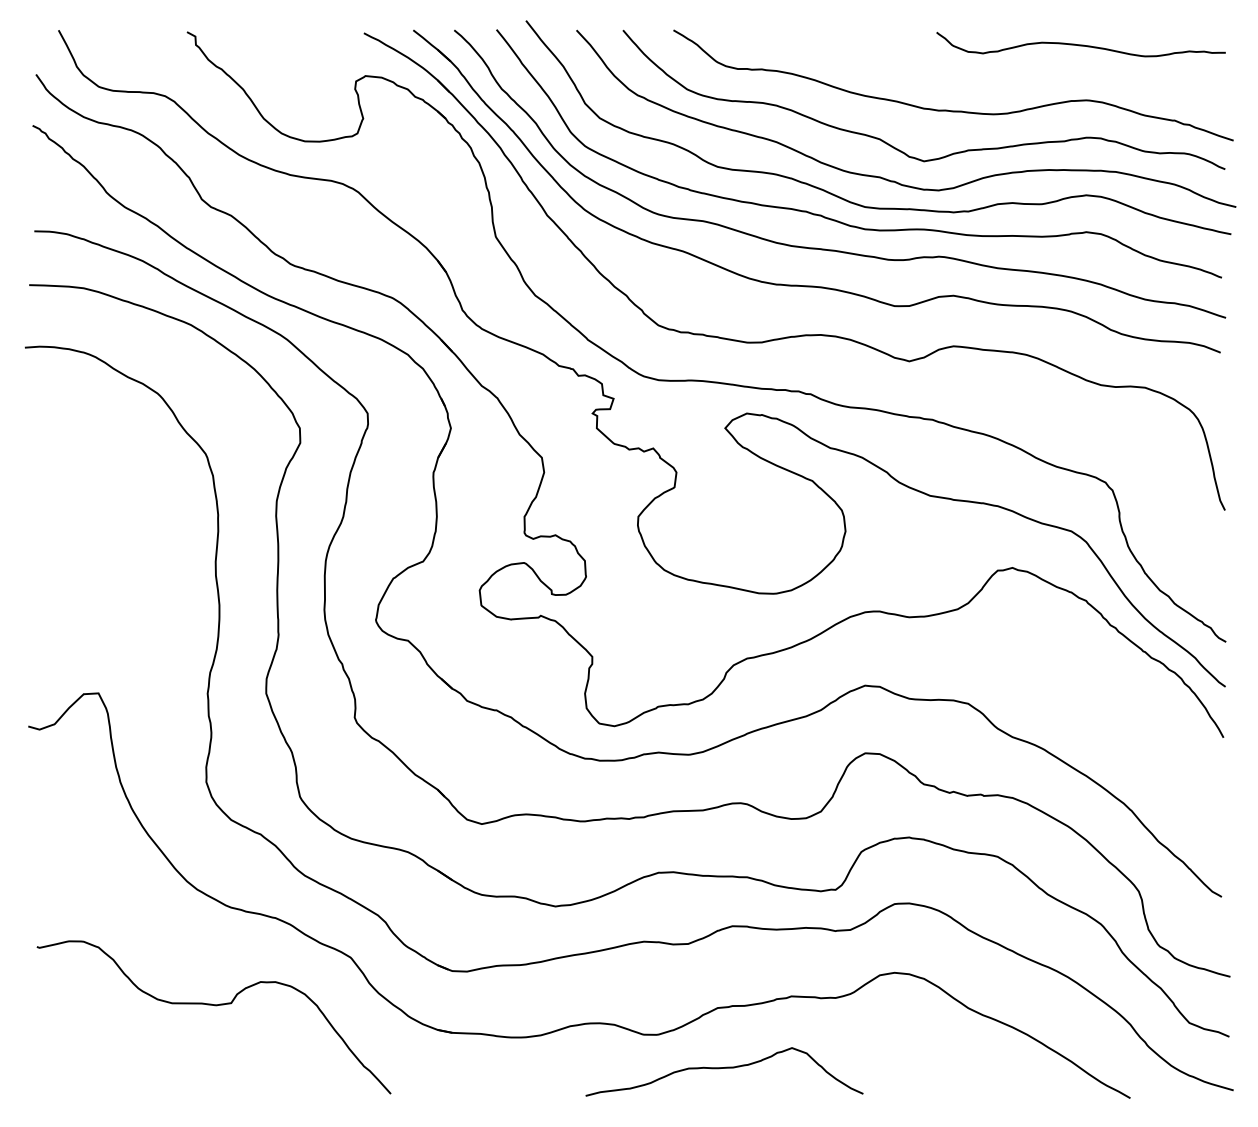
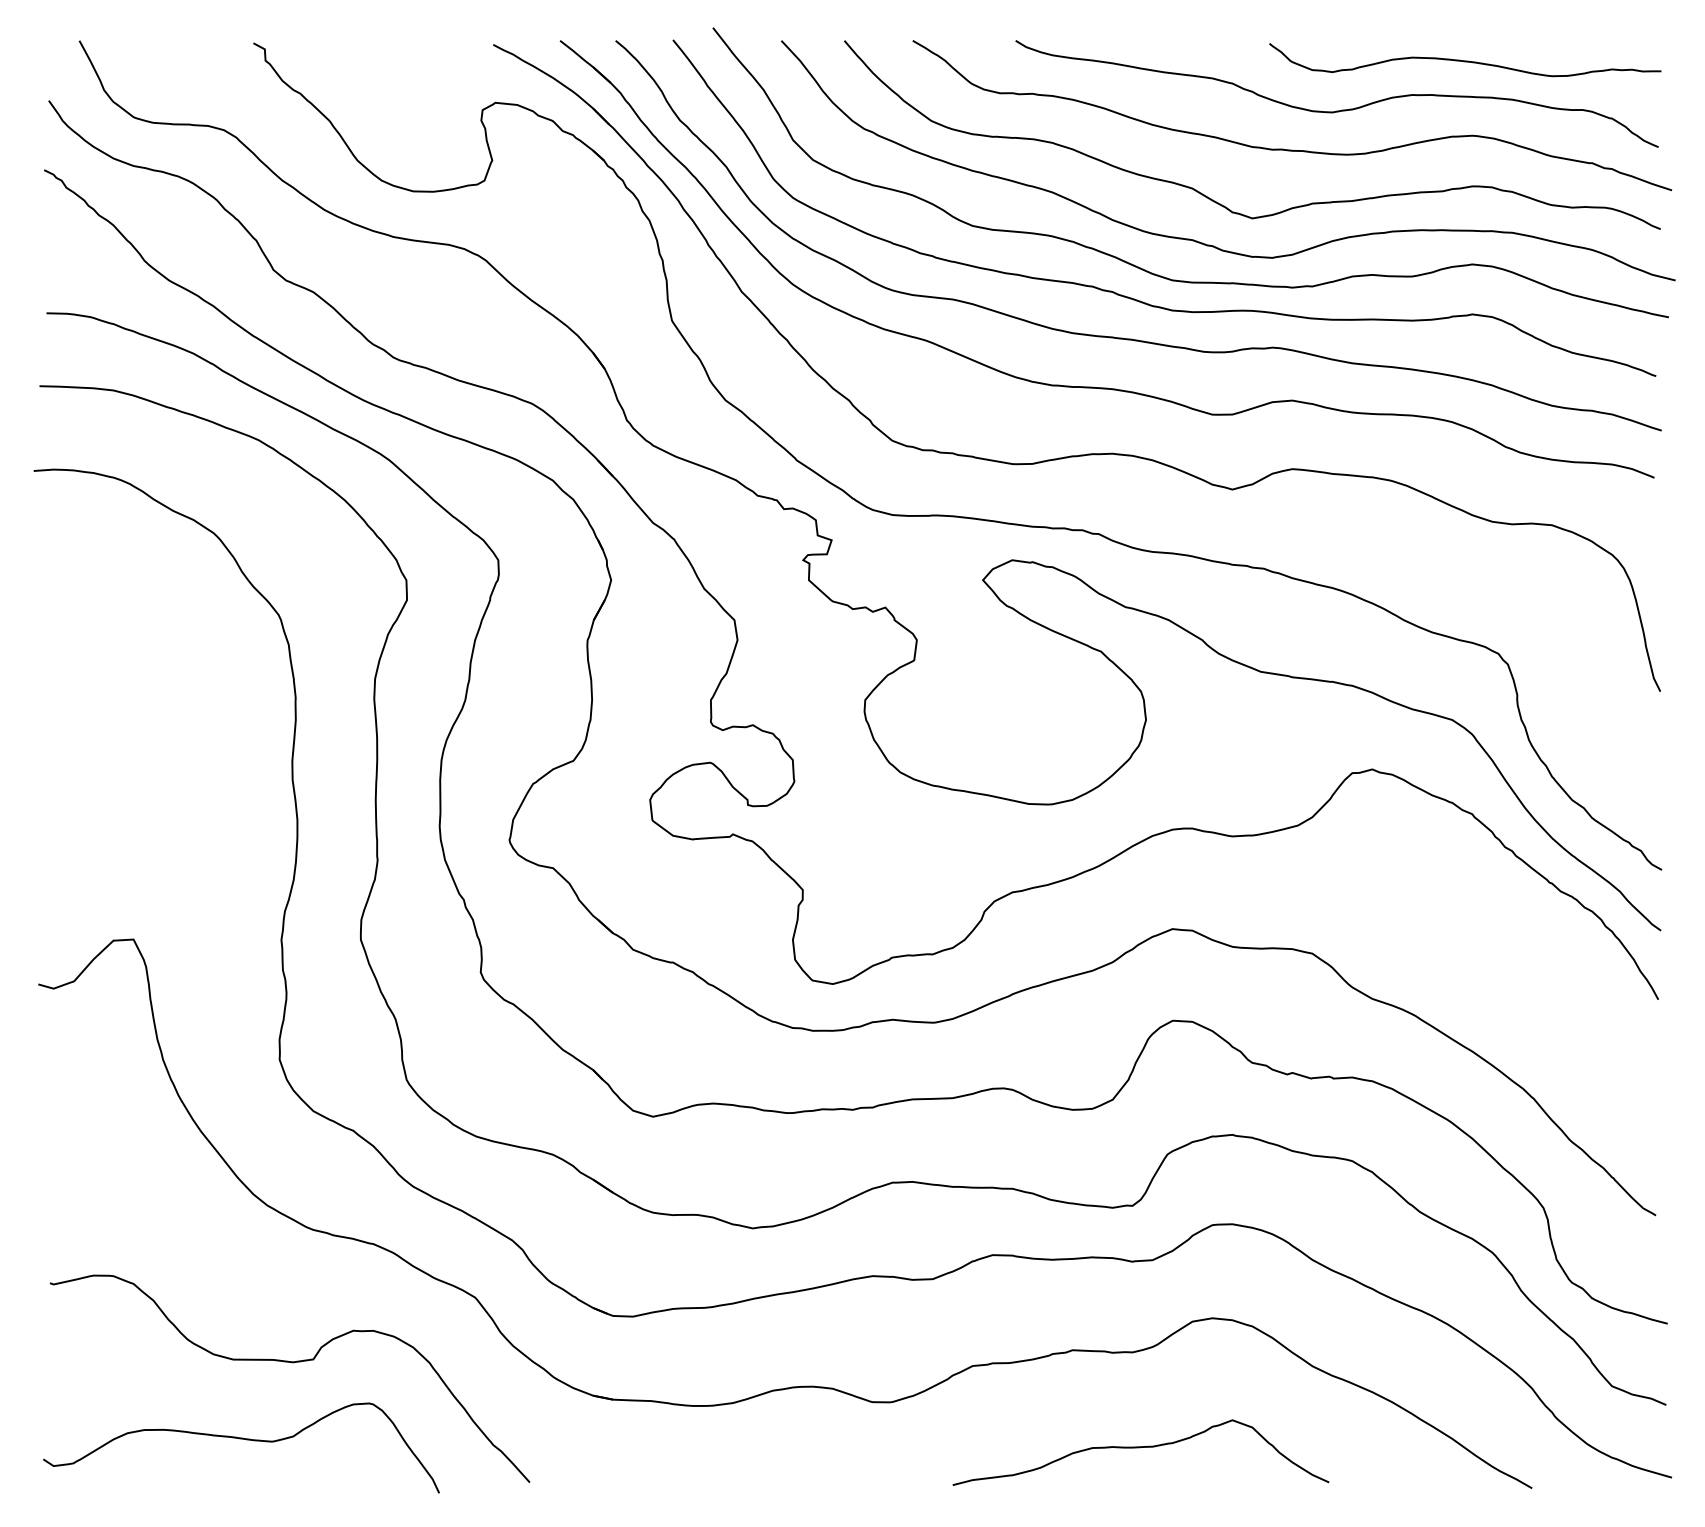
curve: (989, 80) -> (1341, 109), added
curve: (178, 1062) -> (241, 1439), added
curve: (724, 1068) -> (1140, 1448), moved

